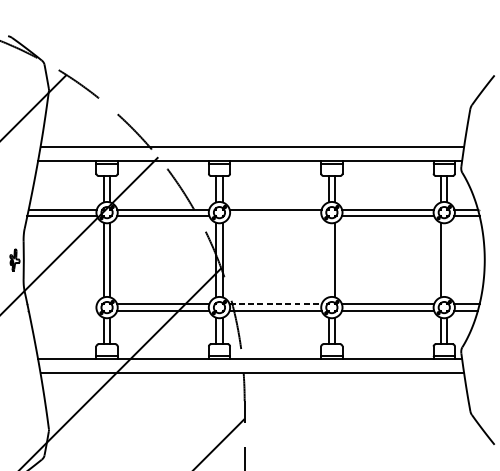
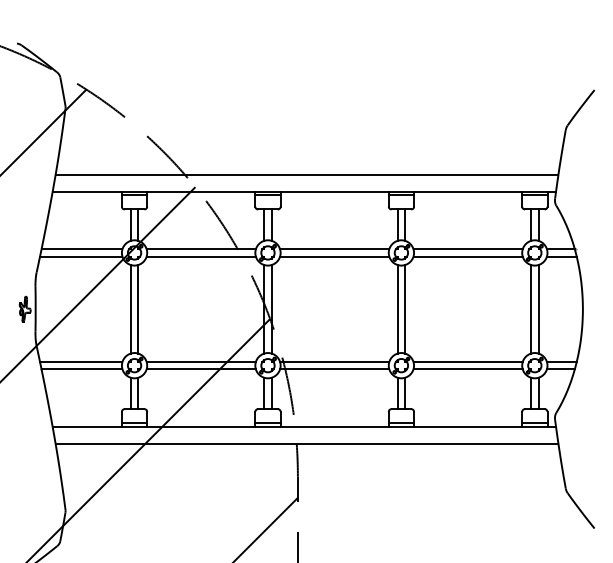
line: (275, 215) -> (334, 256), added
line: (328, 260) -> (397, 309), added
line: (447, 260) -> (538, 309), added
line: (62, 304) -> (81, 361), added
line: (275, 304) -> (334, 361), dashed -> solid
line: (62, 310) -> (81, 369), added

